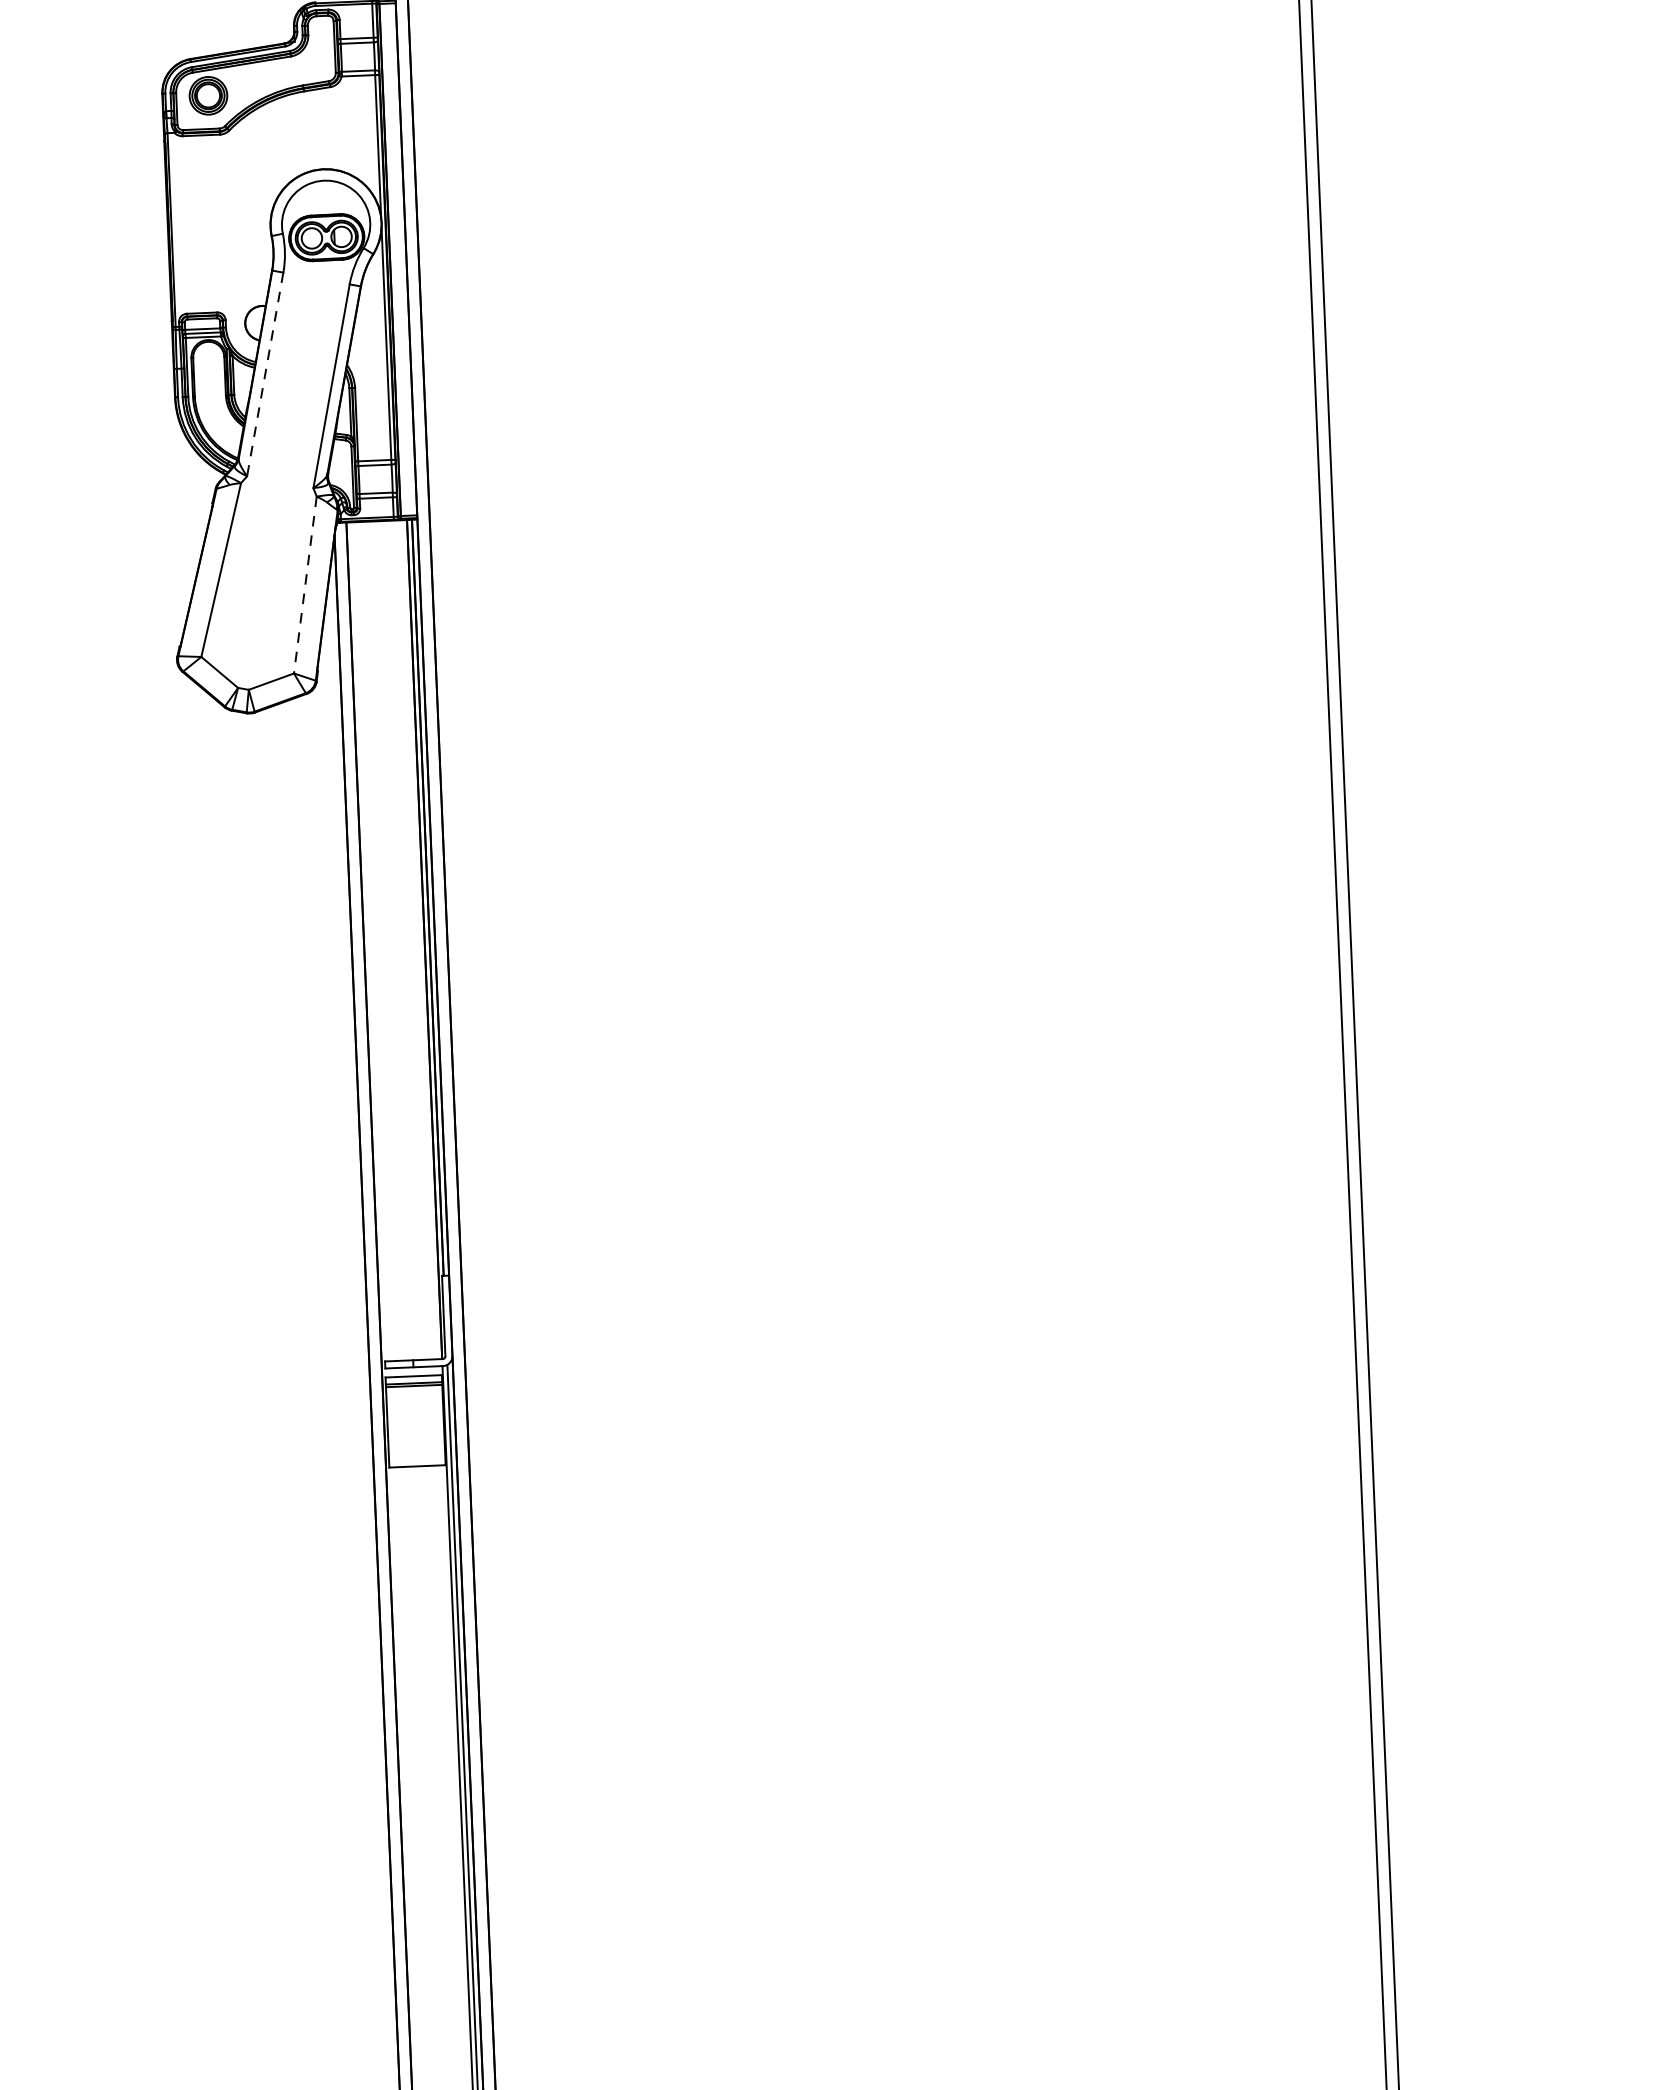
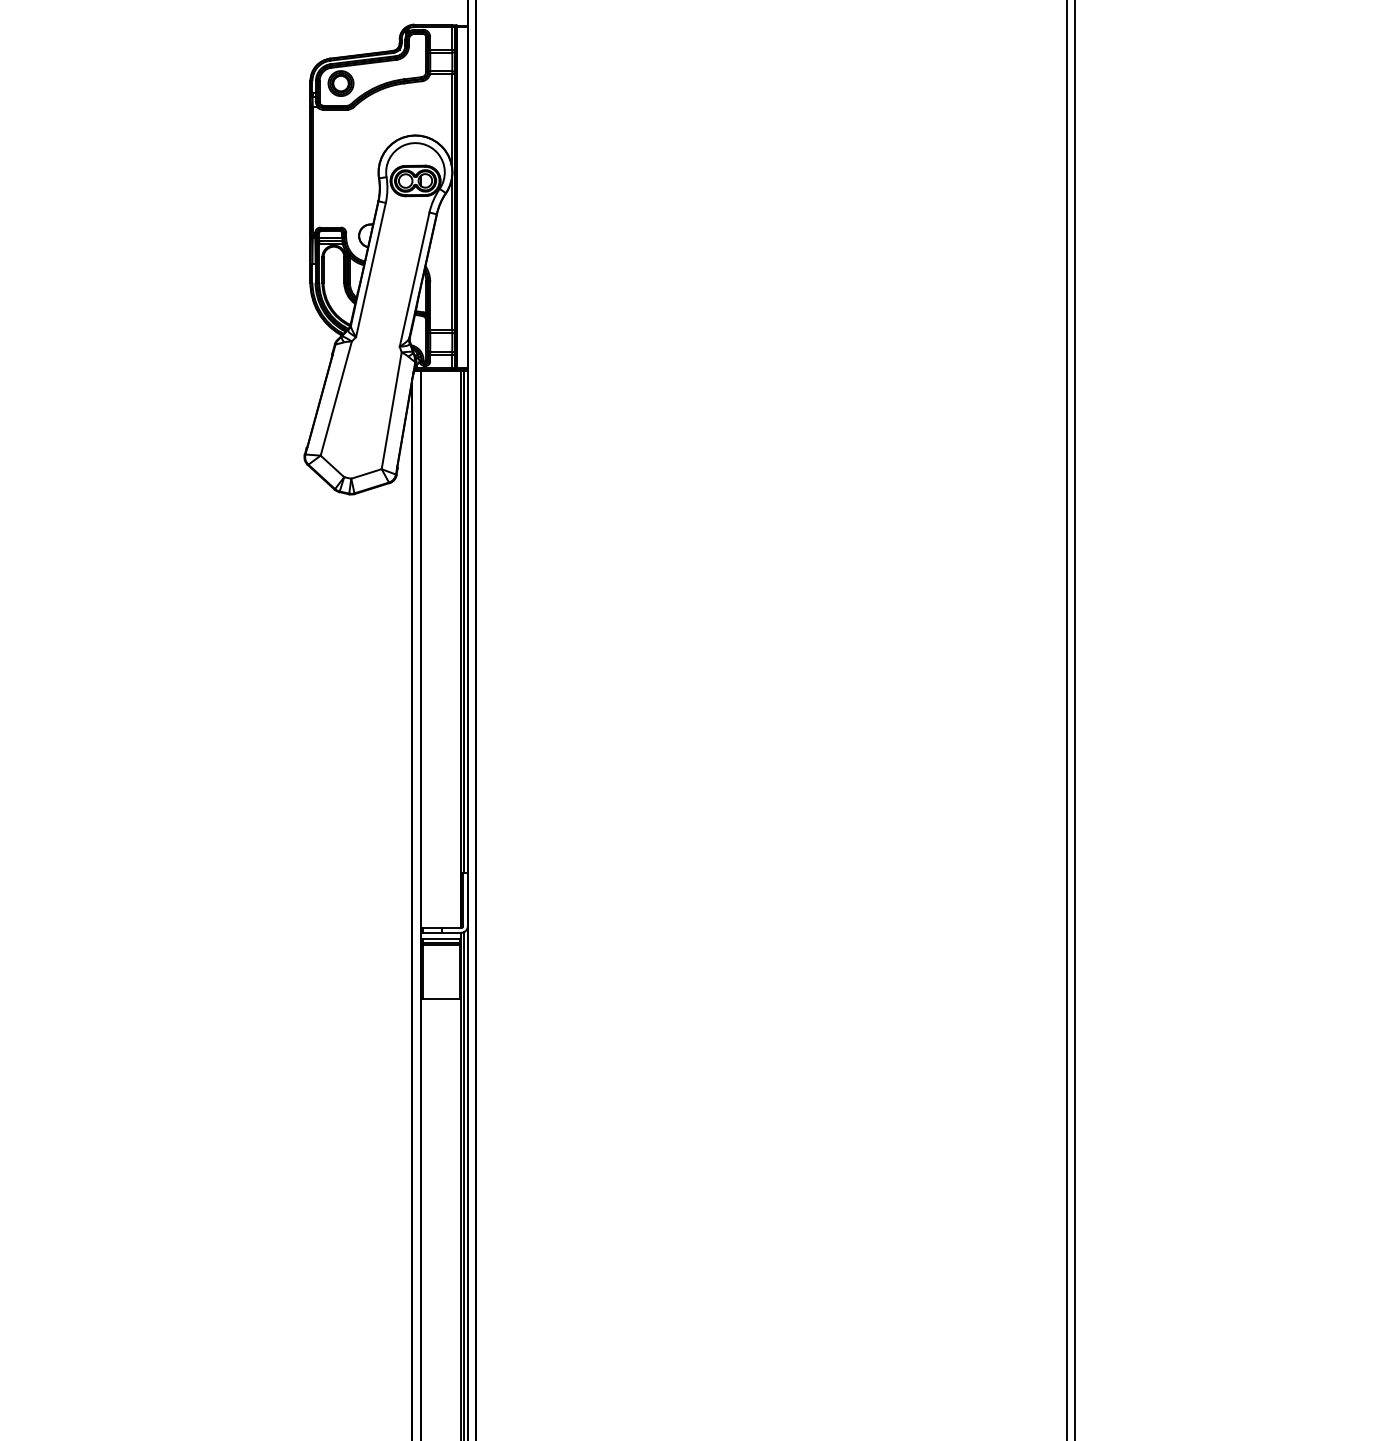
line: (264, 375) -> (370, 270), dashed -> solid
line: (305, 586) -> (391, 411), dashed -> solid

